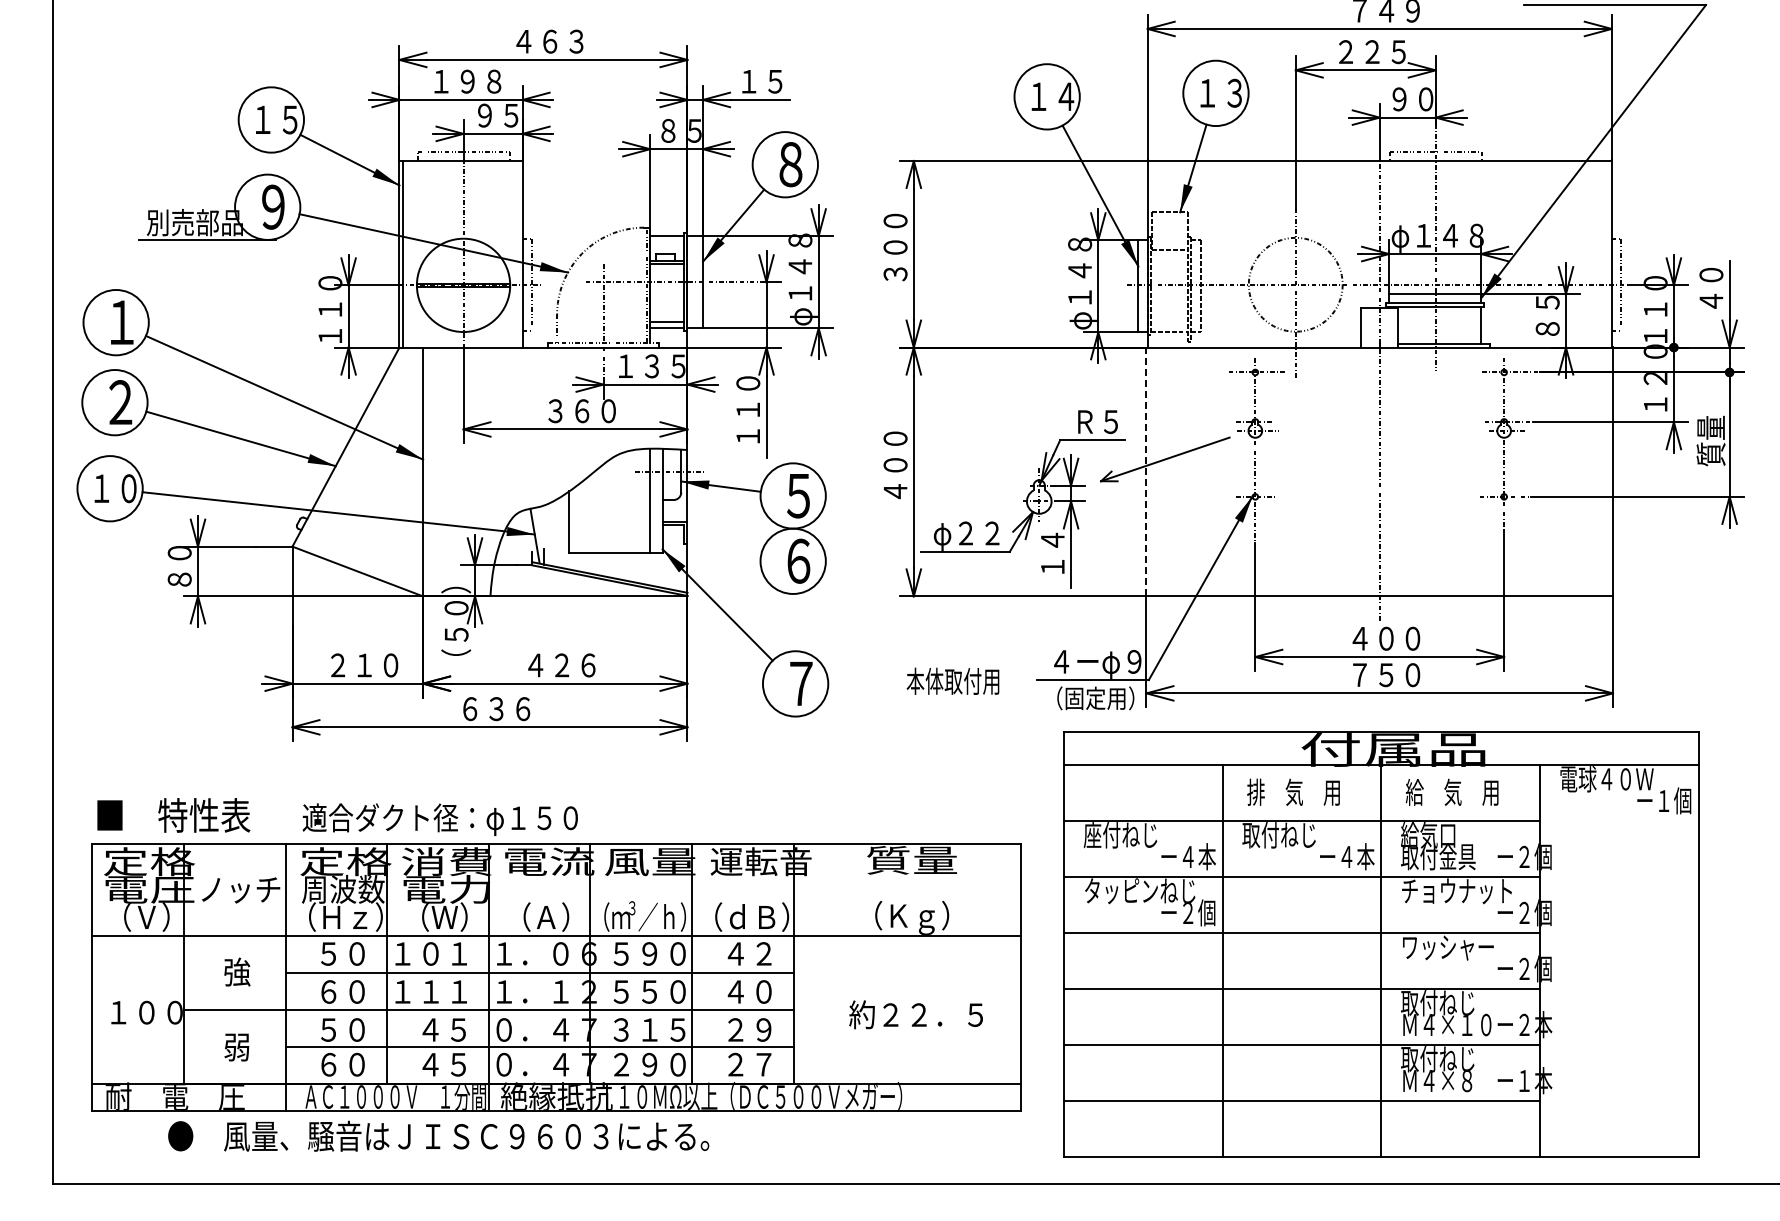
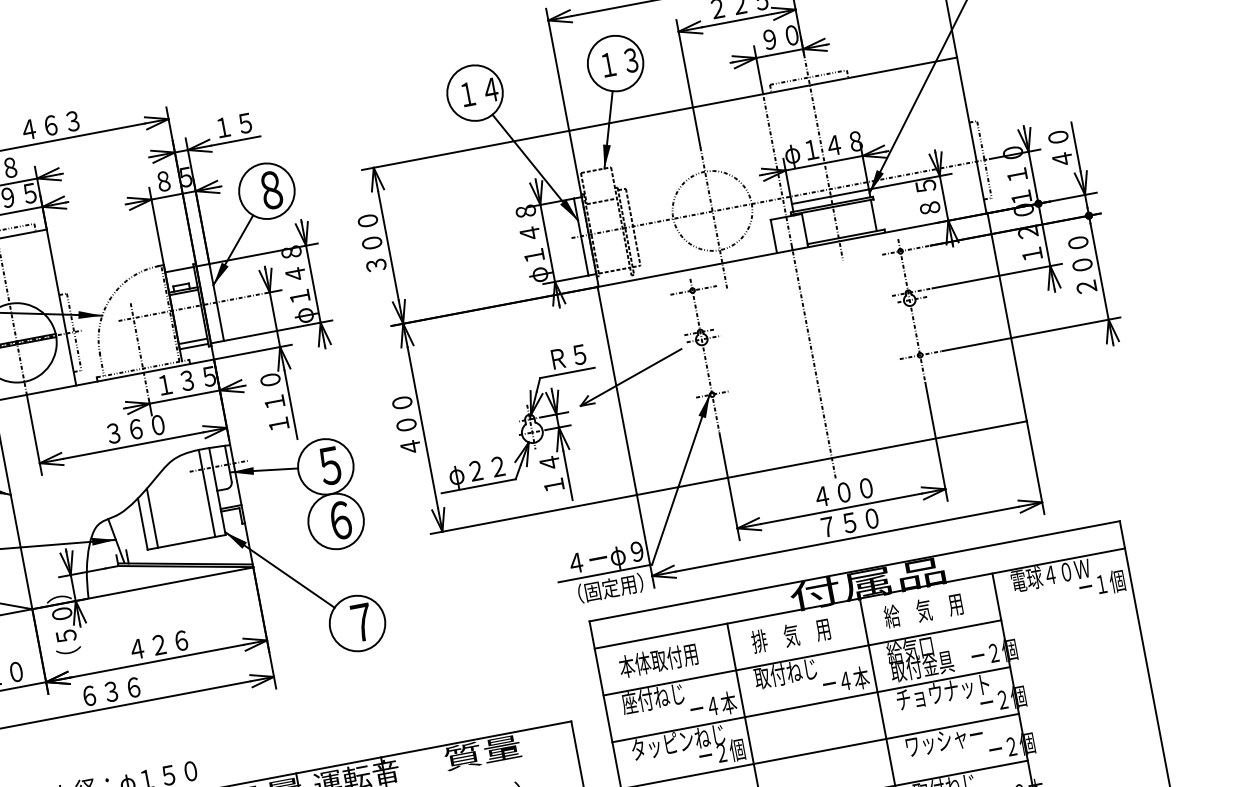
text: (1710, 430) -> (1082, 267), 質量 -> ２００
line: (1146, 471) -> (617, 390), dashed -> solid
line: (581, 517) -> (152, 518), added
text: (952, 680) -> (657, 659), moved

